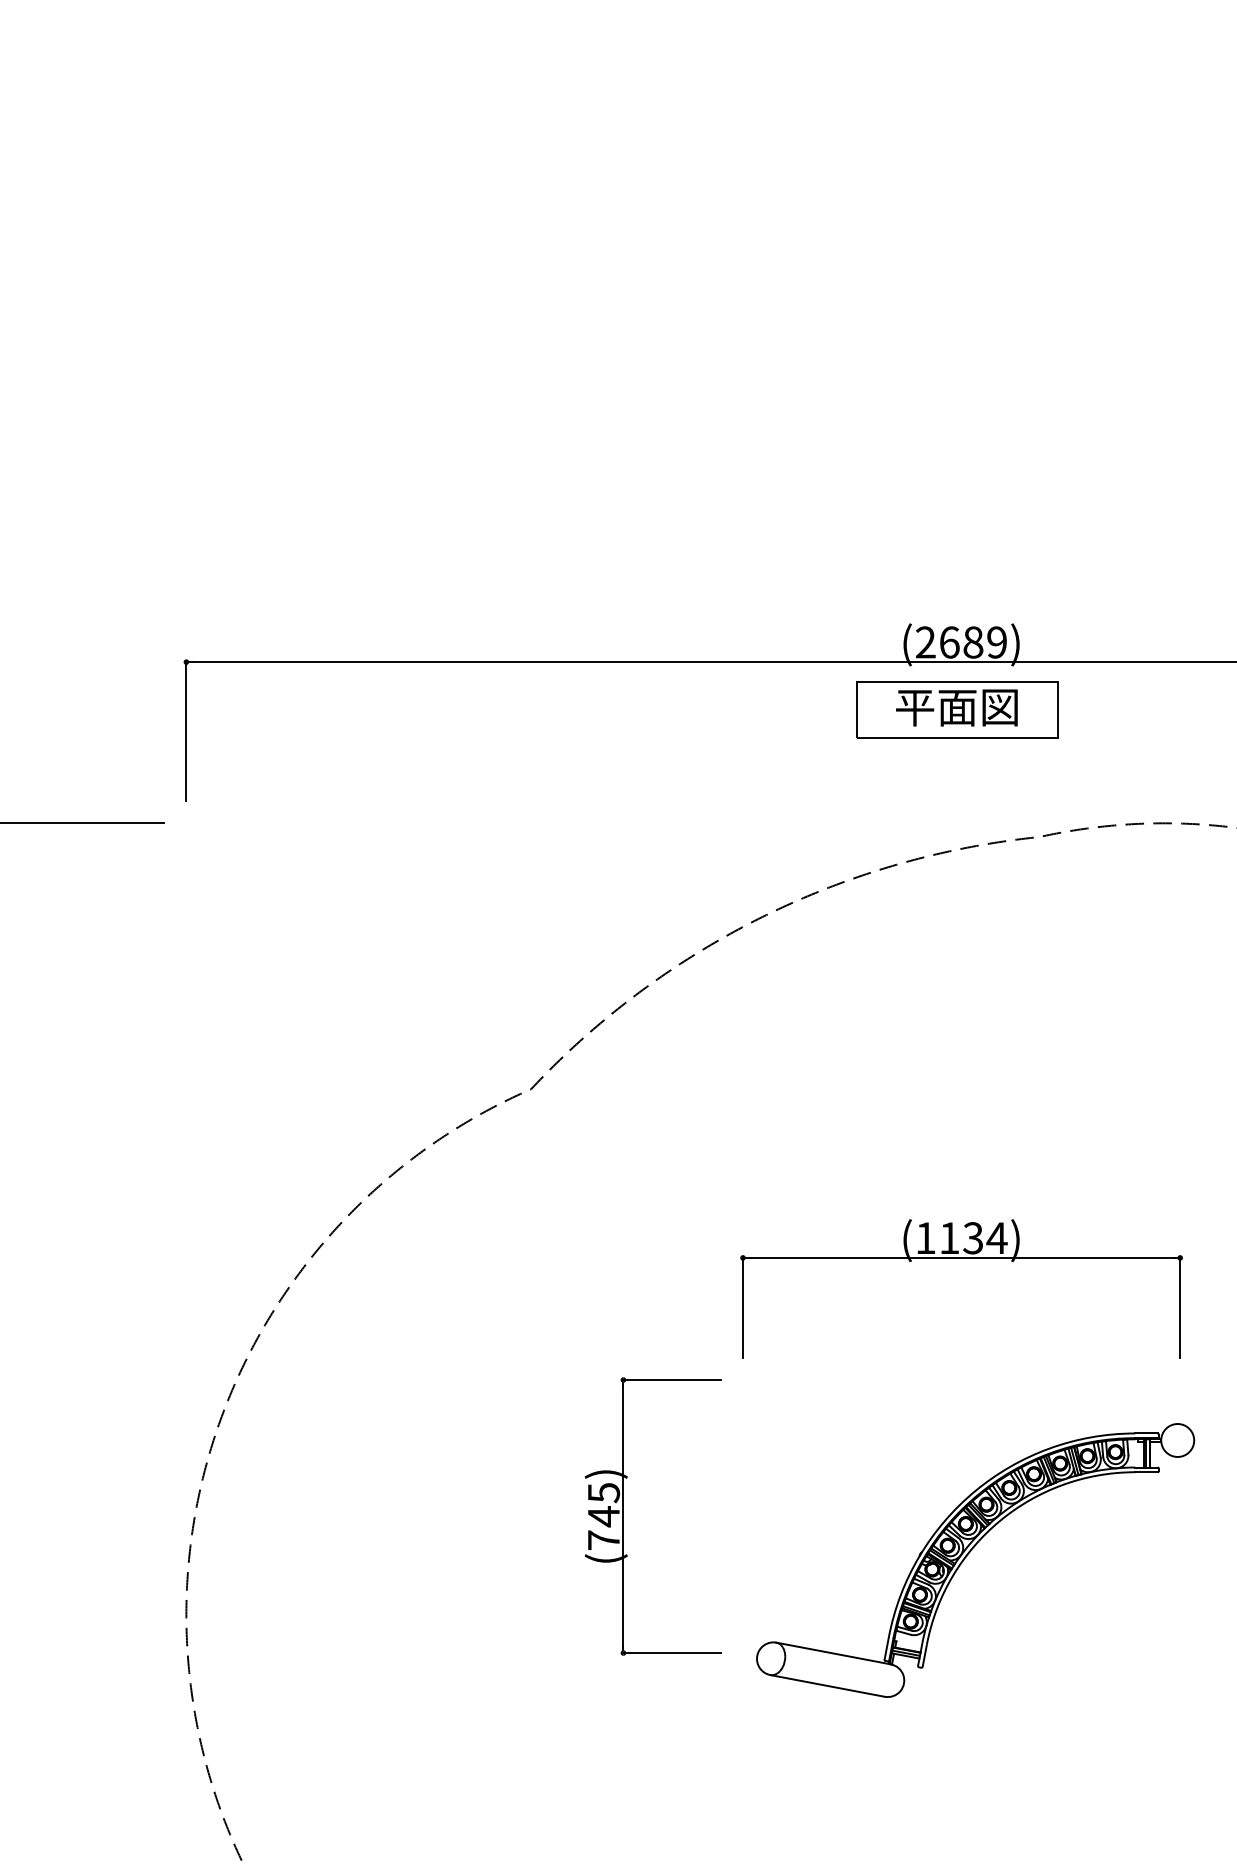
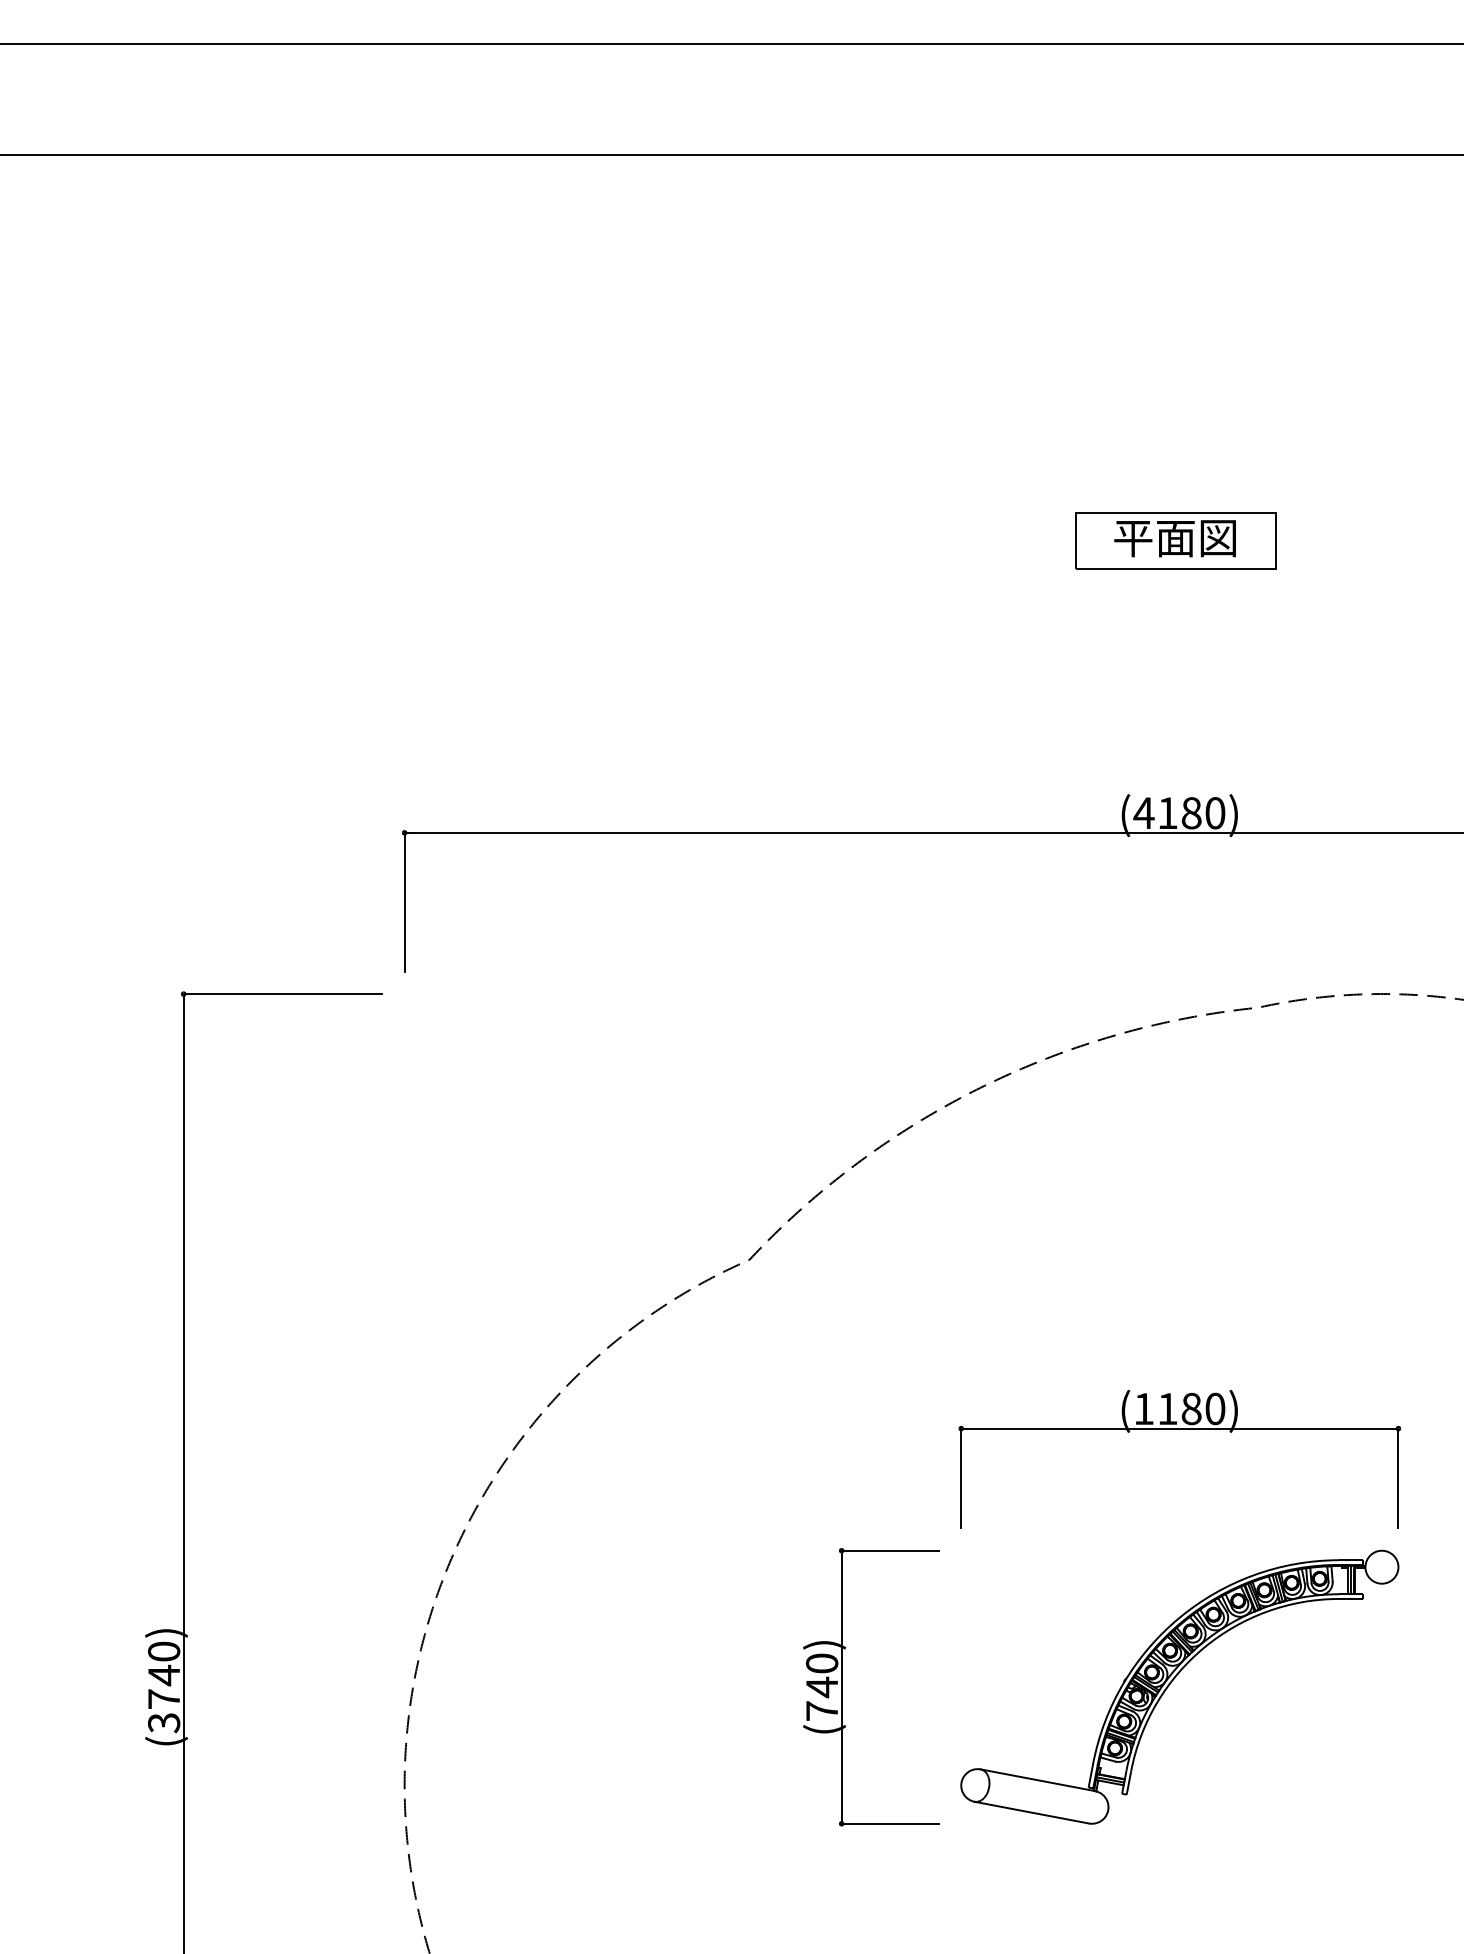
text: (961, 642) -> (1179, 813), (2689) -> (4180)
part: (957, 709) -> (1175, 540), moved
text: (985, 1237) -> (1203, 1408), (1134) -> (1180)
text: (604, 1492) -> (822, 1663), (745) -> (740)
part: (969, 1553) -> (1173, 1680), moved

